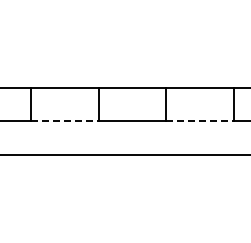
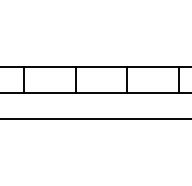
line: (65, 121) -> (50, 93), dashed -> solid
line: (200, 121) -> (153, 93), dashed -> solid

